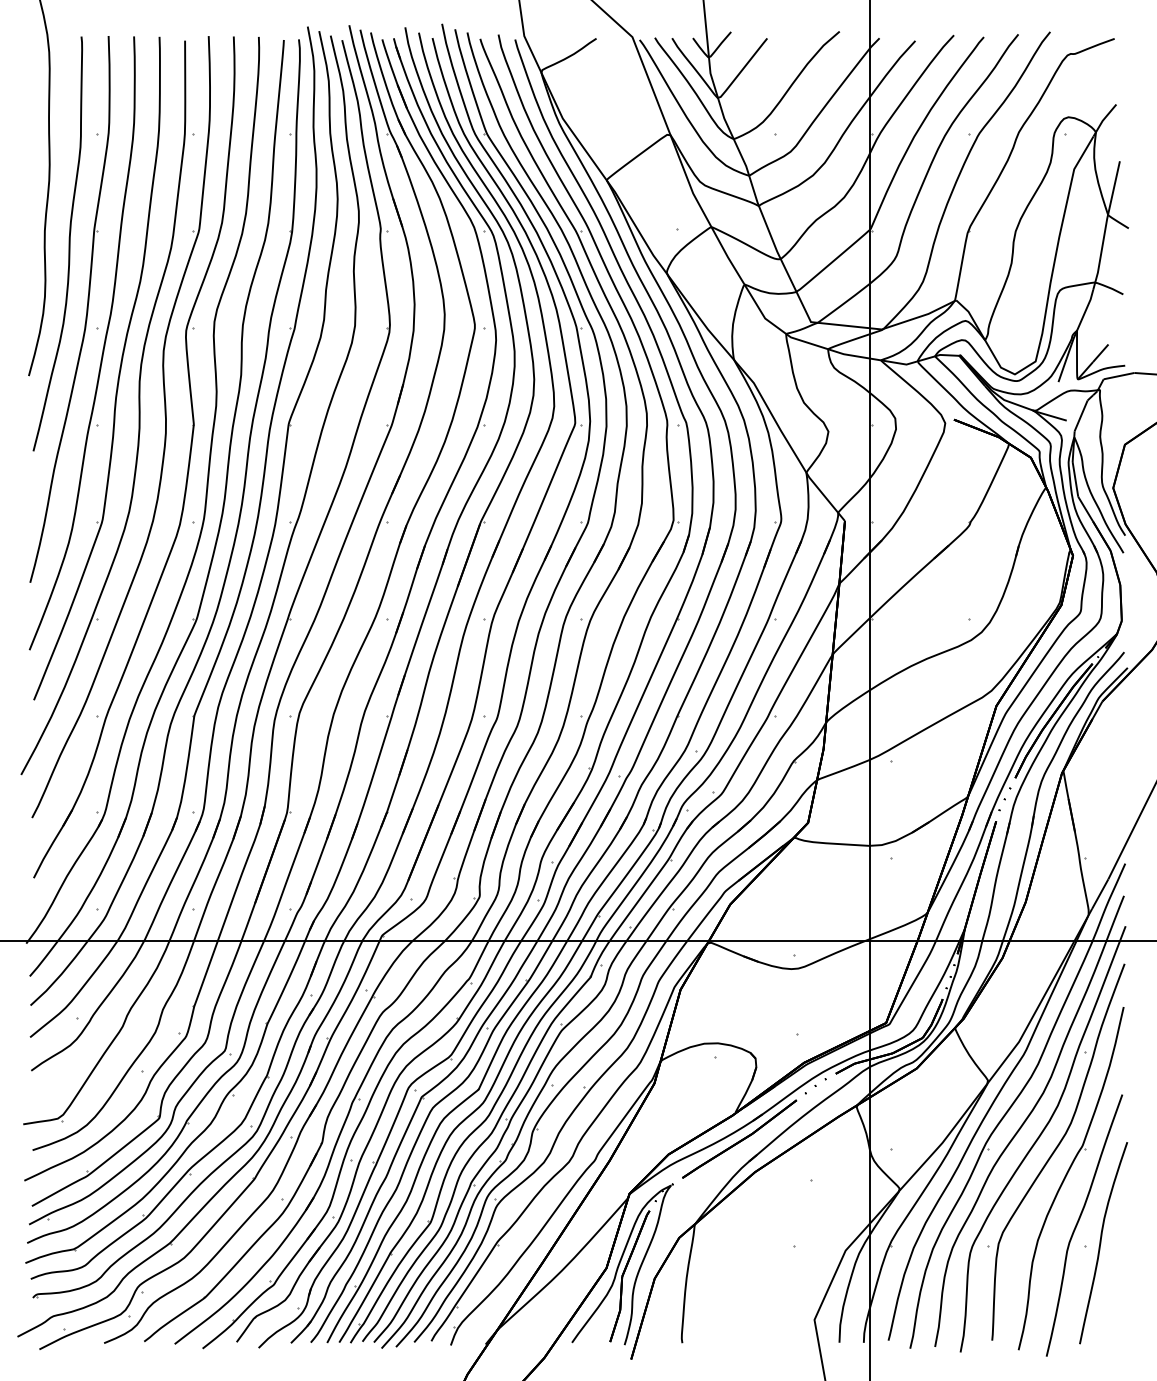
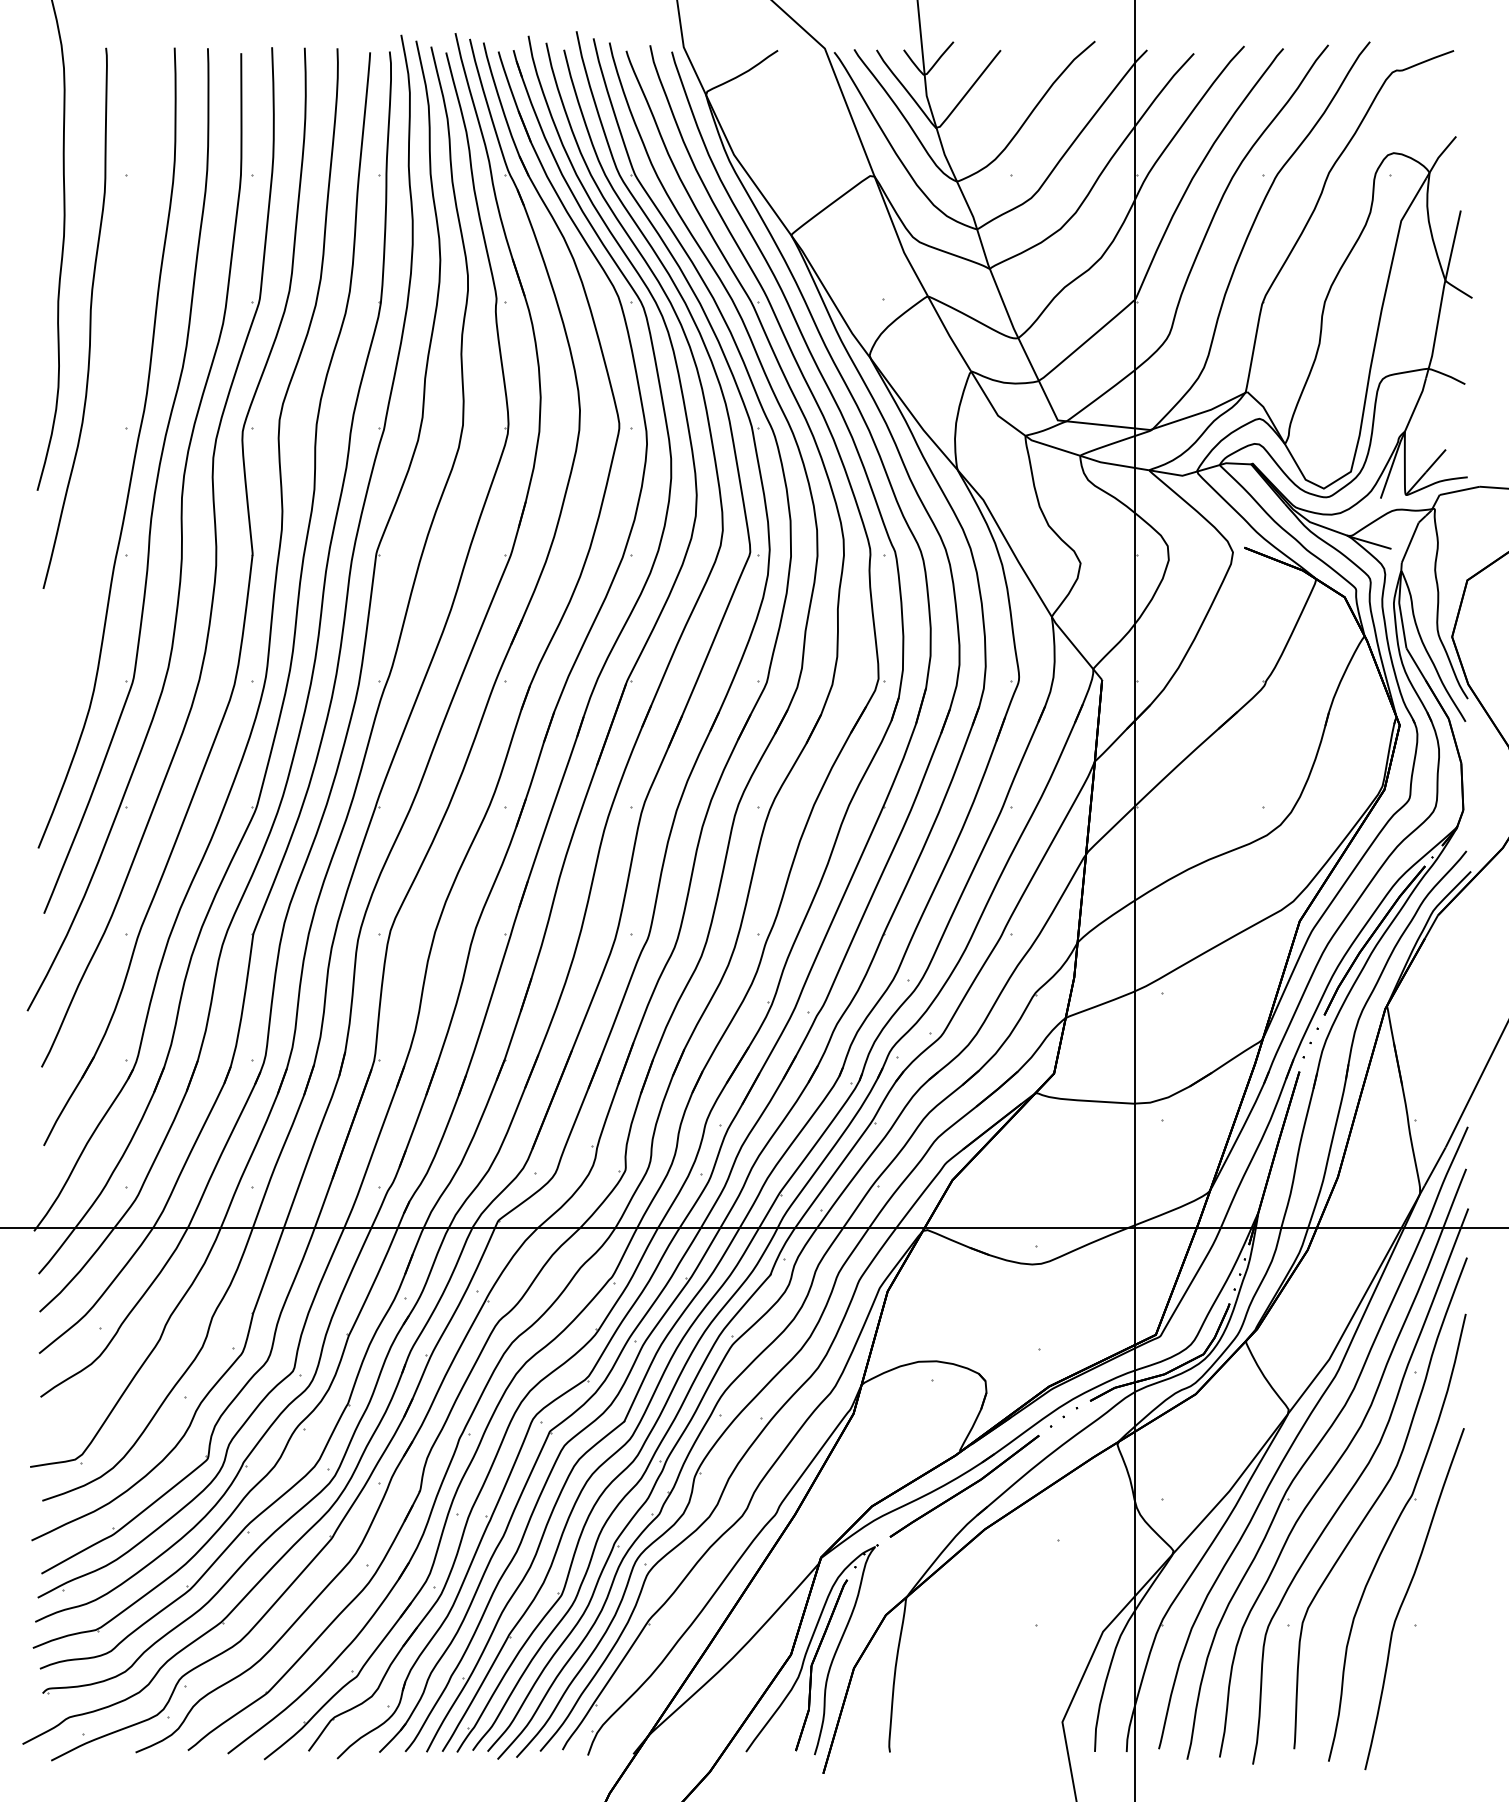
part: (86, 310) -> (112, 405), removed
curve: (1101, 1242) -> (1436, 1621), removed

